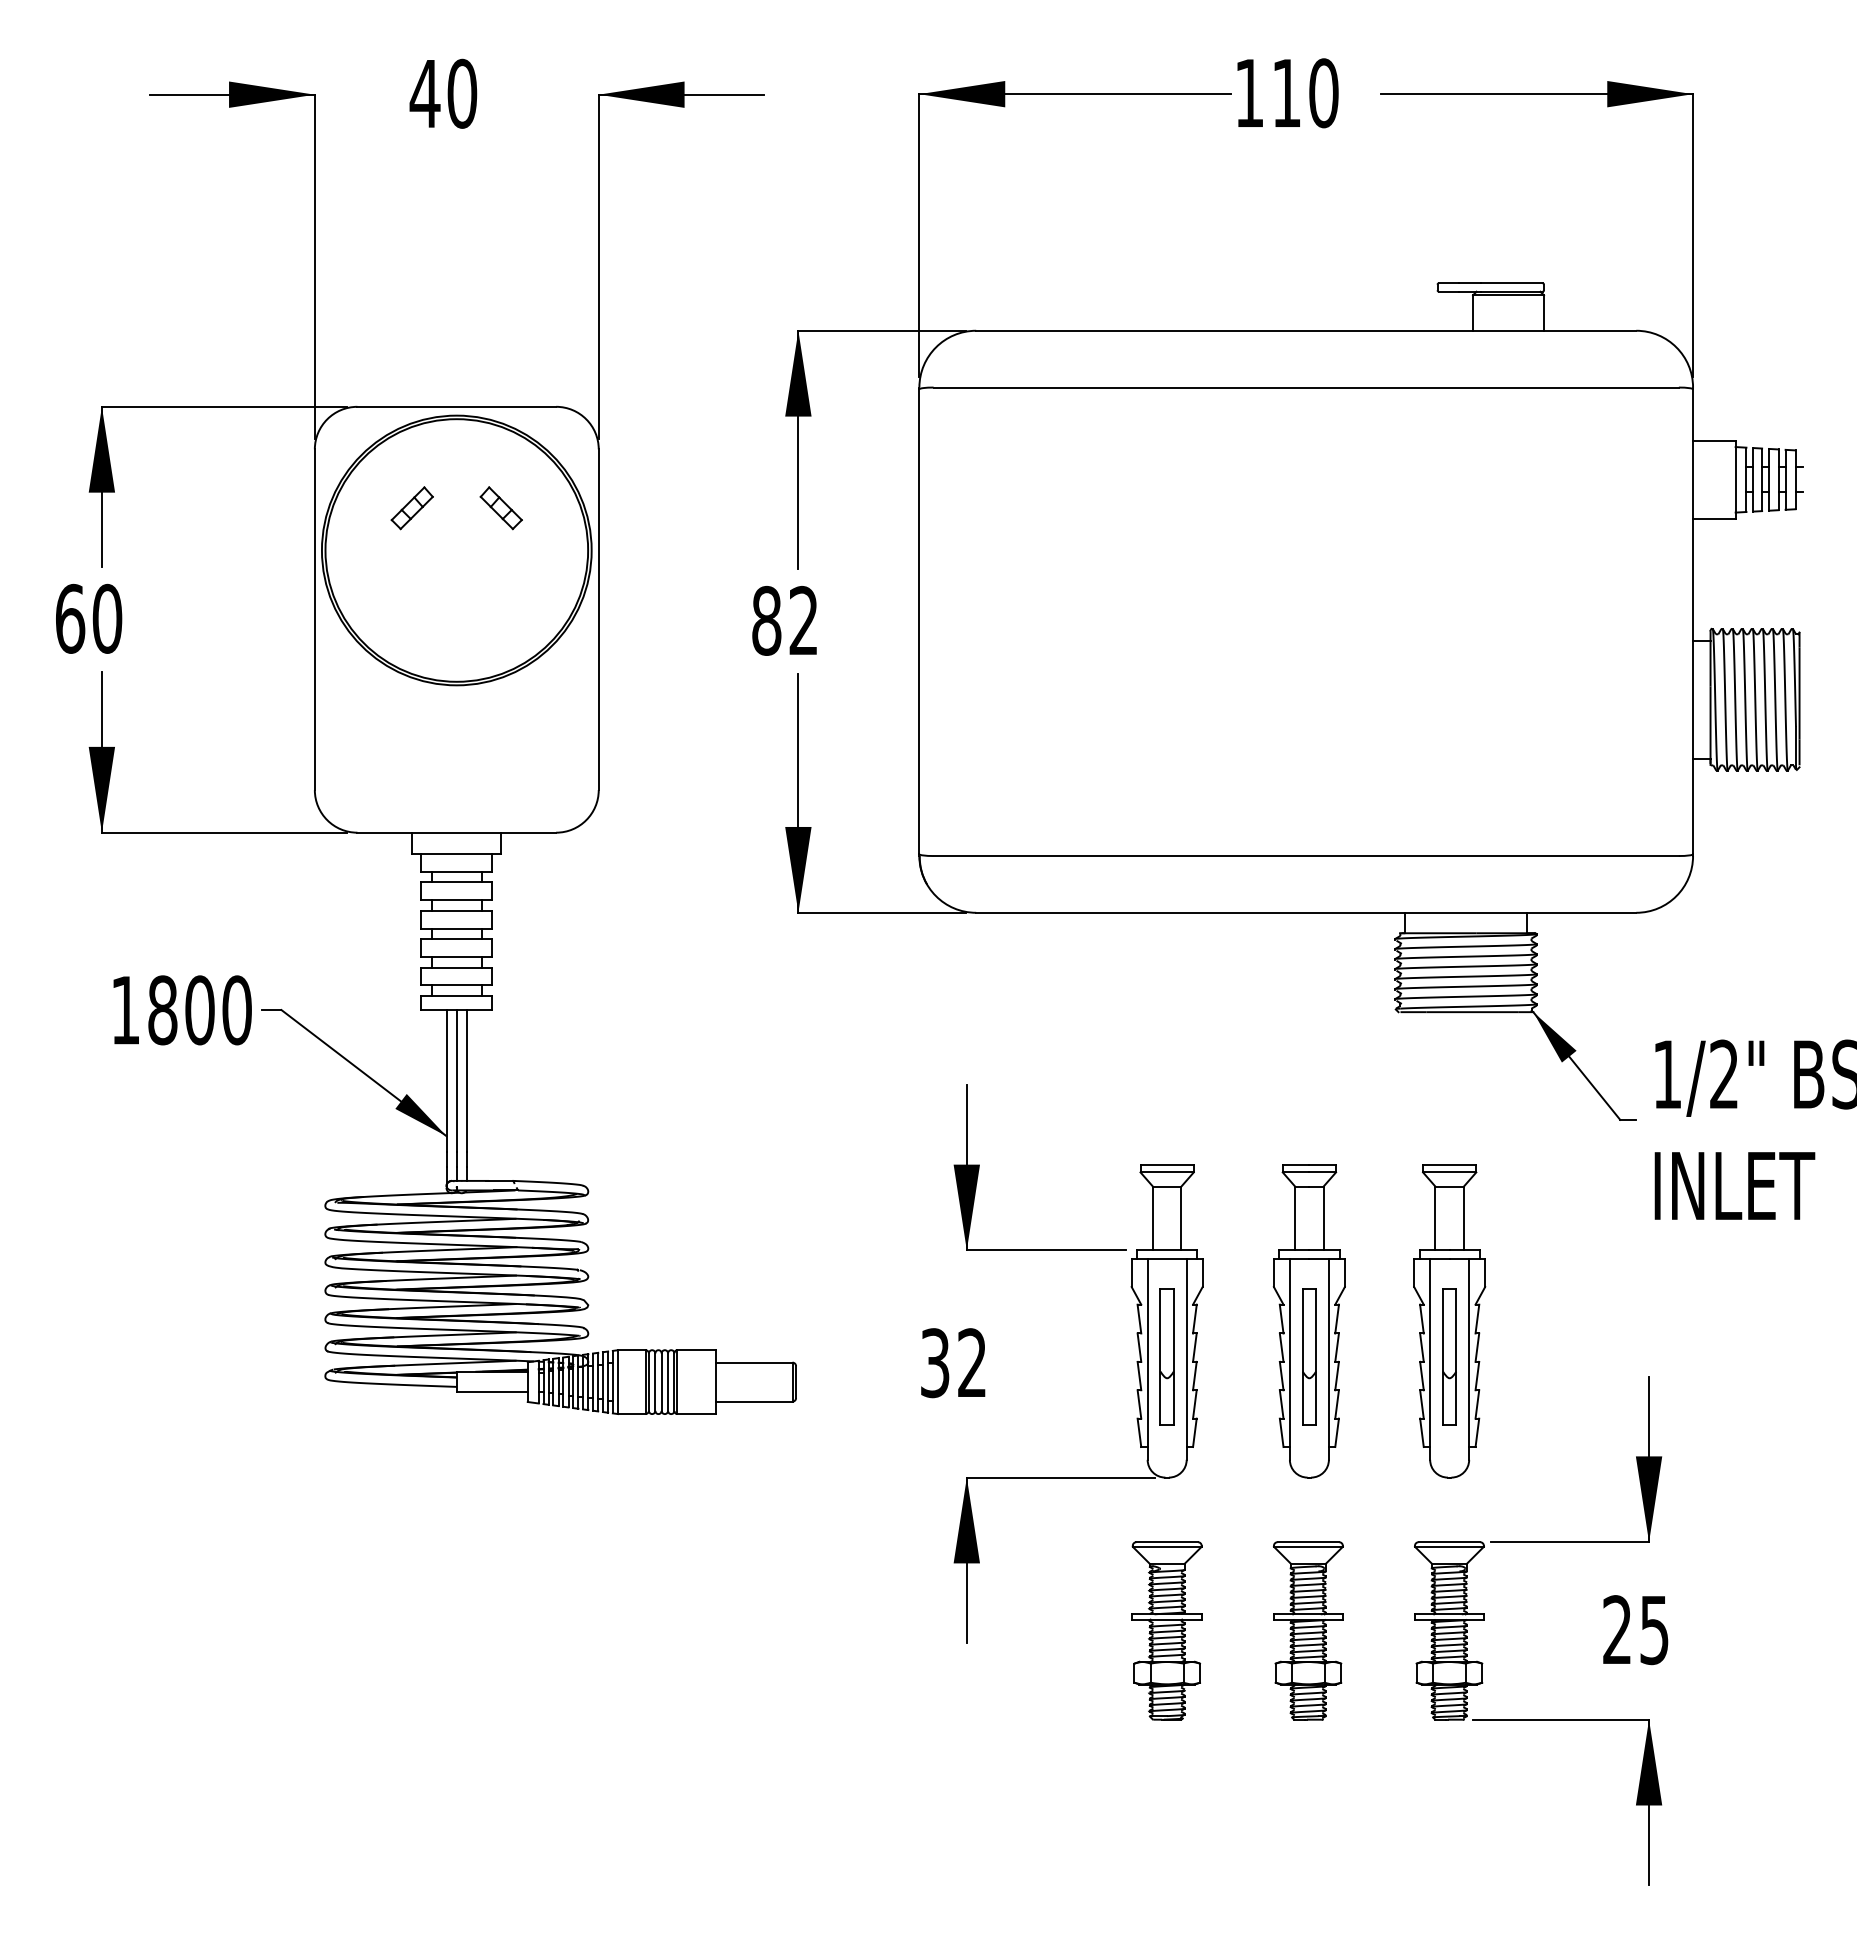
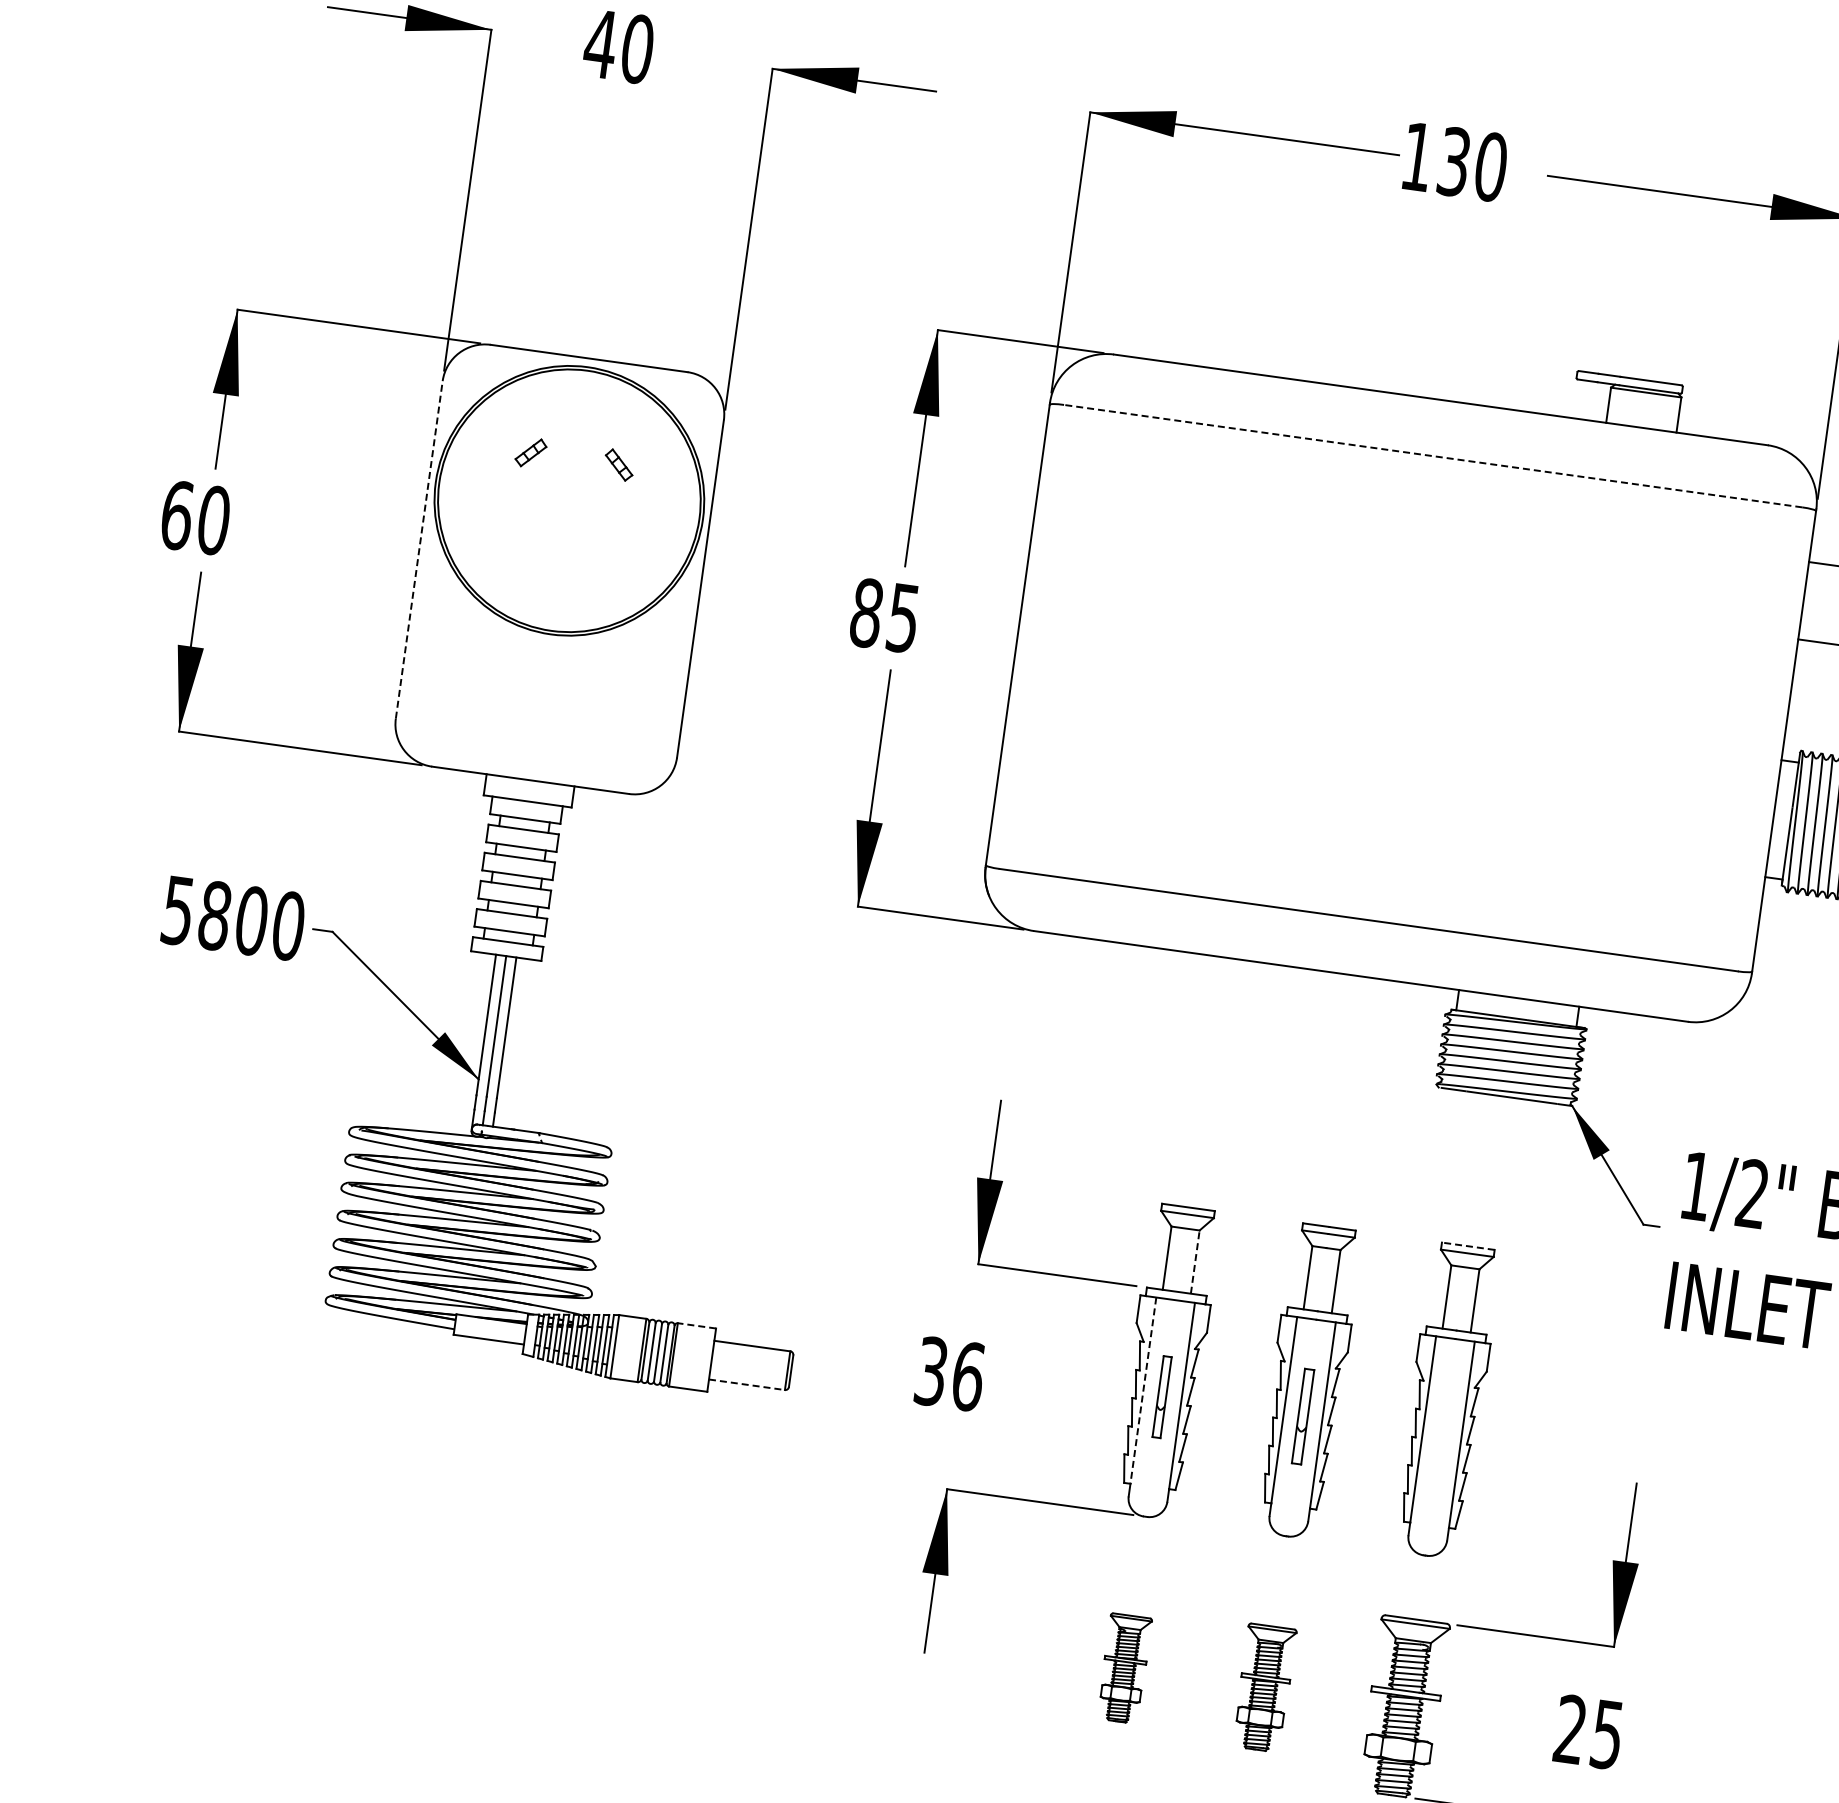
text: (1286, 93) -> (1454, 162), 110 -> 130
line: (1306, 387) -> (1433, 456), solid -> dashed
part: (411, 508) -> (530, 452), size x0.7
part: (500, 508) -> (618, 465), size x0.7
line: (314, 619) -> (418, 549), solid -> dashed
text: (803, 620) -> (903, 617), 82 -> 85
text: (125, 1010) -> (178, 910), 1800 -> 5800
line: (1449, 1165) -> (1468, 1246), solid -> dashed
line: (1181, 1218) -> (1195, 1262), solid -> dashed
line: (696, 1350) -> (696, 1326), solid -> dashed
line: (1147, 1353) -> (1143, 1391), solid -> dashed
part: (1166, 1356) -> (1161, 1396), size x0.6
part: (1309, 1356) -> (1303, 1416), size x0.7
part: (1449, 1356) -> (1441, 1435), removed
text: (972, 1363) -> (968, 1376), 32 -> 36
line: (754, 1401) -> (747, 1384), solid -> dashed
part: (1166, 1630) -> (1123, 1668), size x0.6
part: (1308, 1630) -> (1264, 1687), size x0.7

